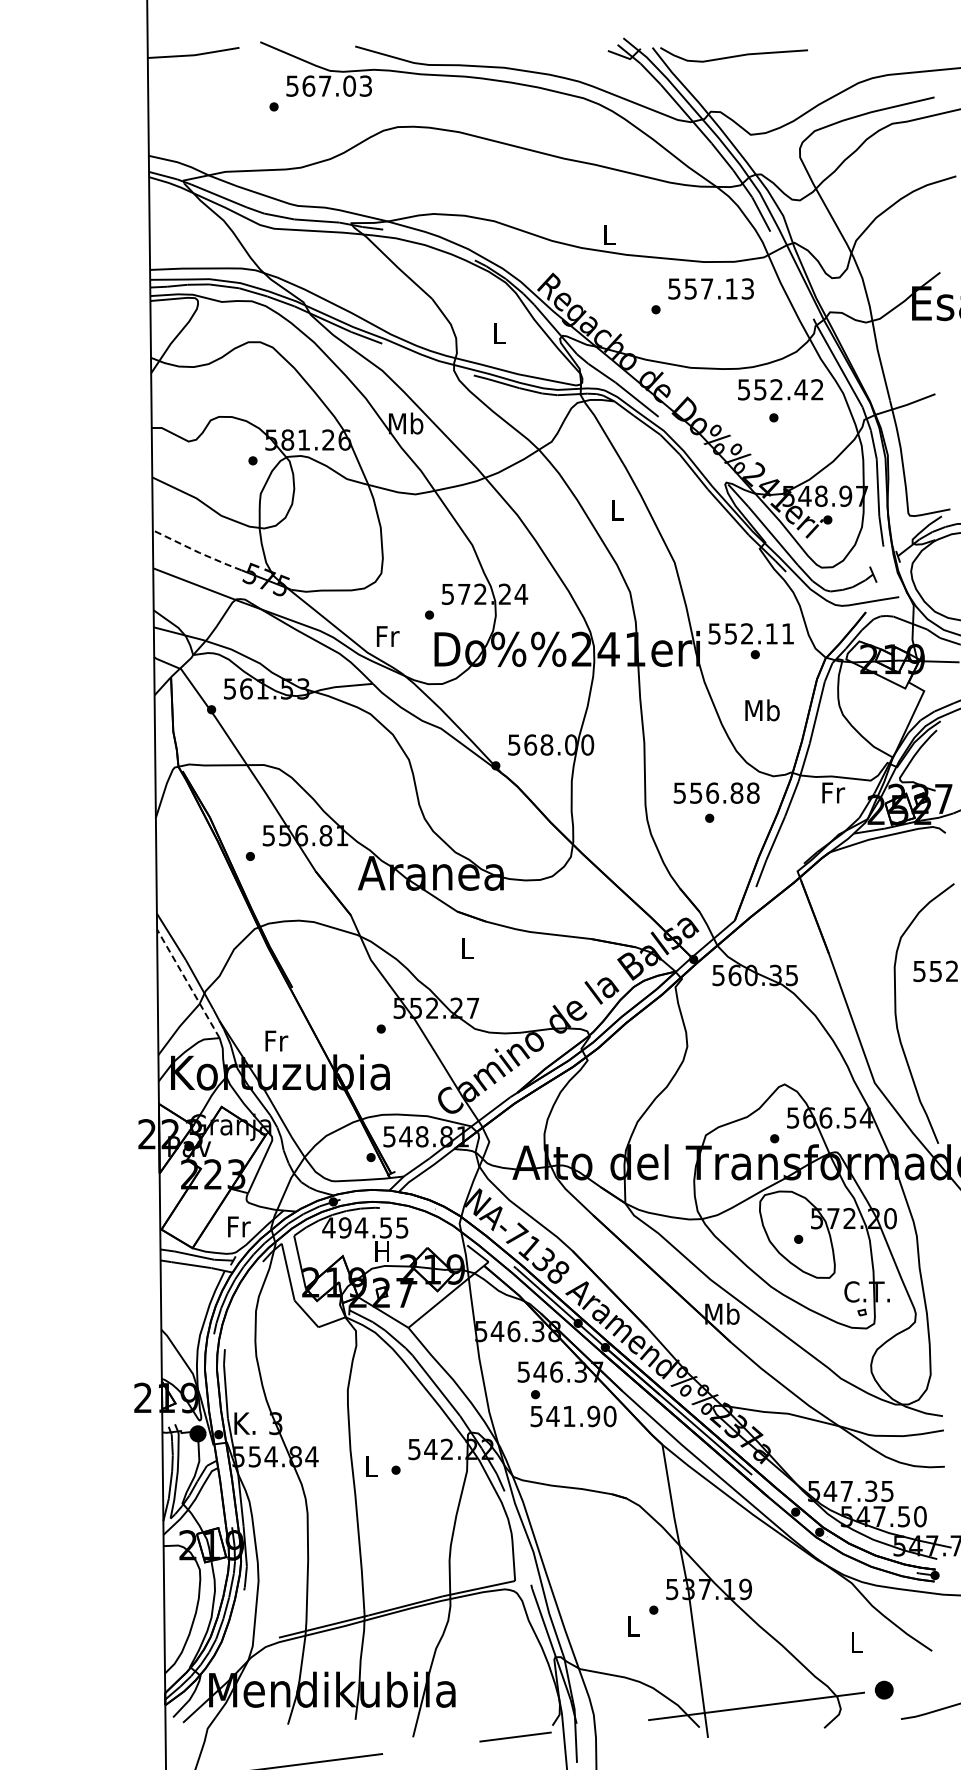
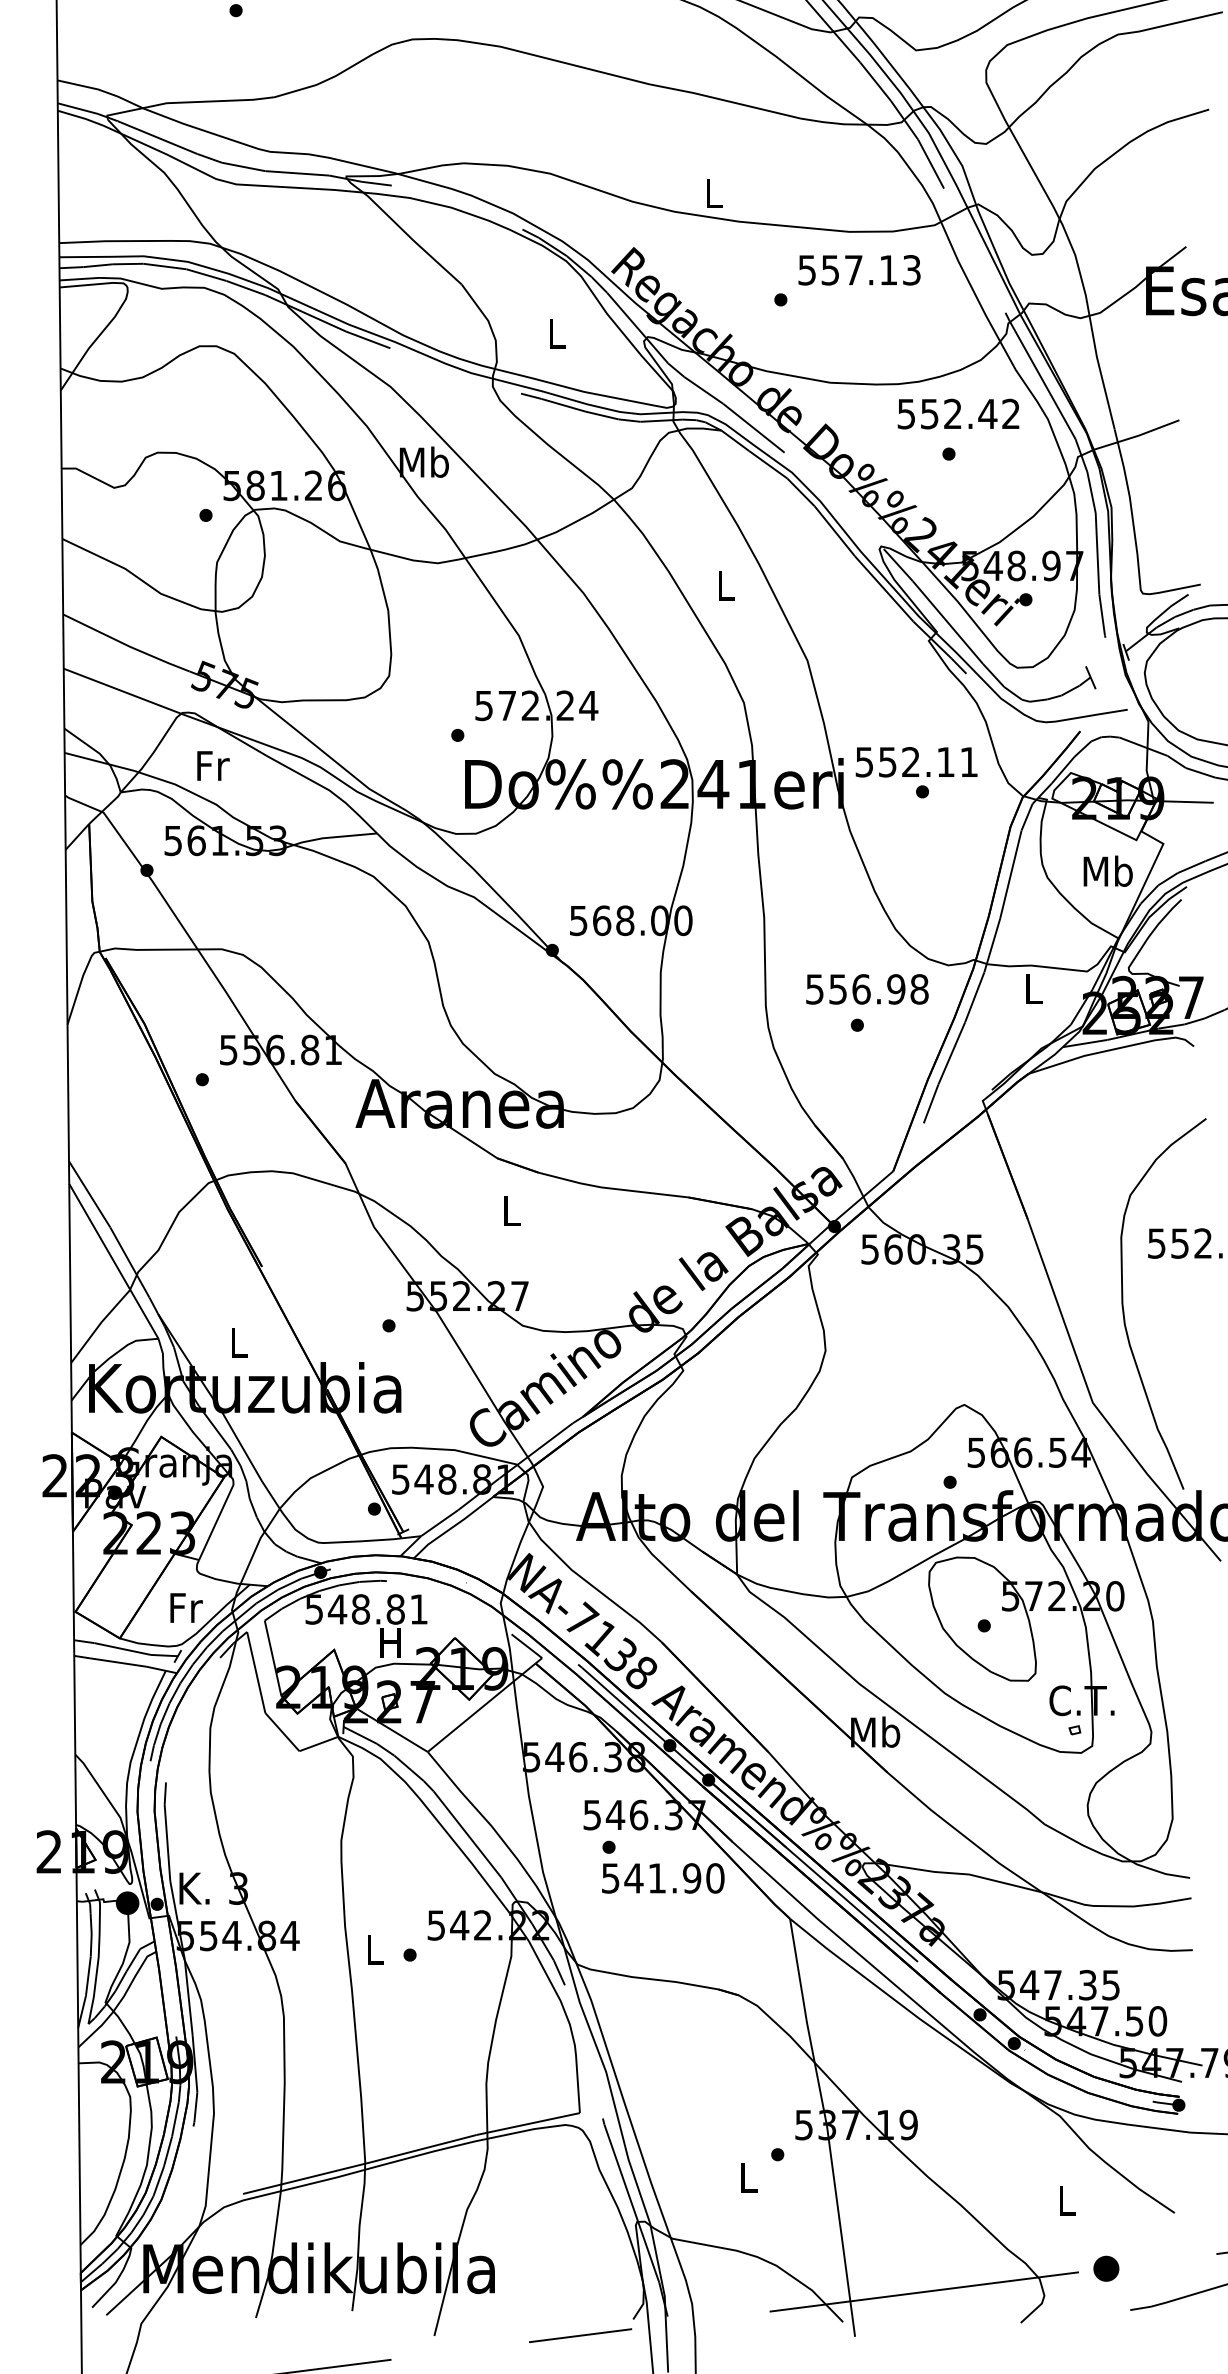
line: (197, 551) -> (126, 644), dashed -> solid
text: (388, 636) -> (213, 765), moved
text: (762, 710) -> (1108, 871), moved
text: (736, 792) -> (895, 988), 556.88 -> 556.98
text: (833, 792) -> (1034, 988), Fr -> L
line: (188, 983) -> (114, 1260), dashed -> solid
text: (276, 1040) -> (239, 1342), Fr -> L
text: (365, 1227) -> (366, 1608), 494.55 -> 548.81

